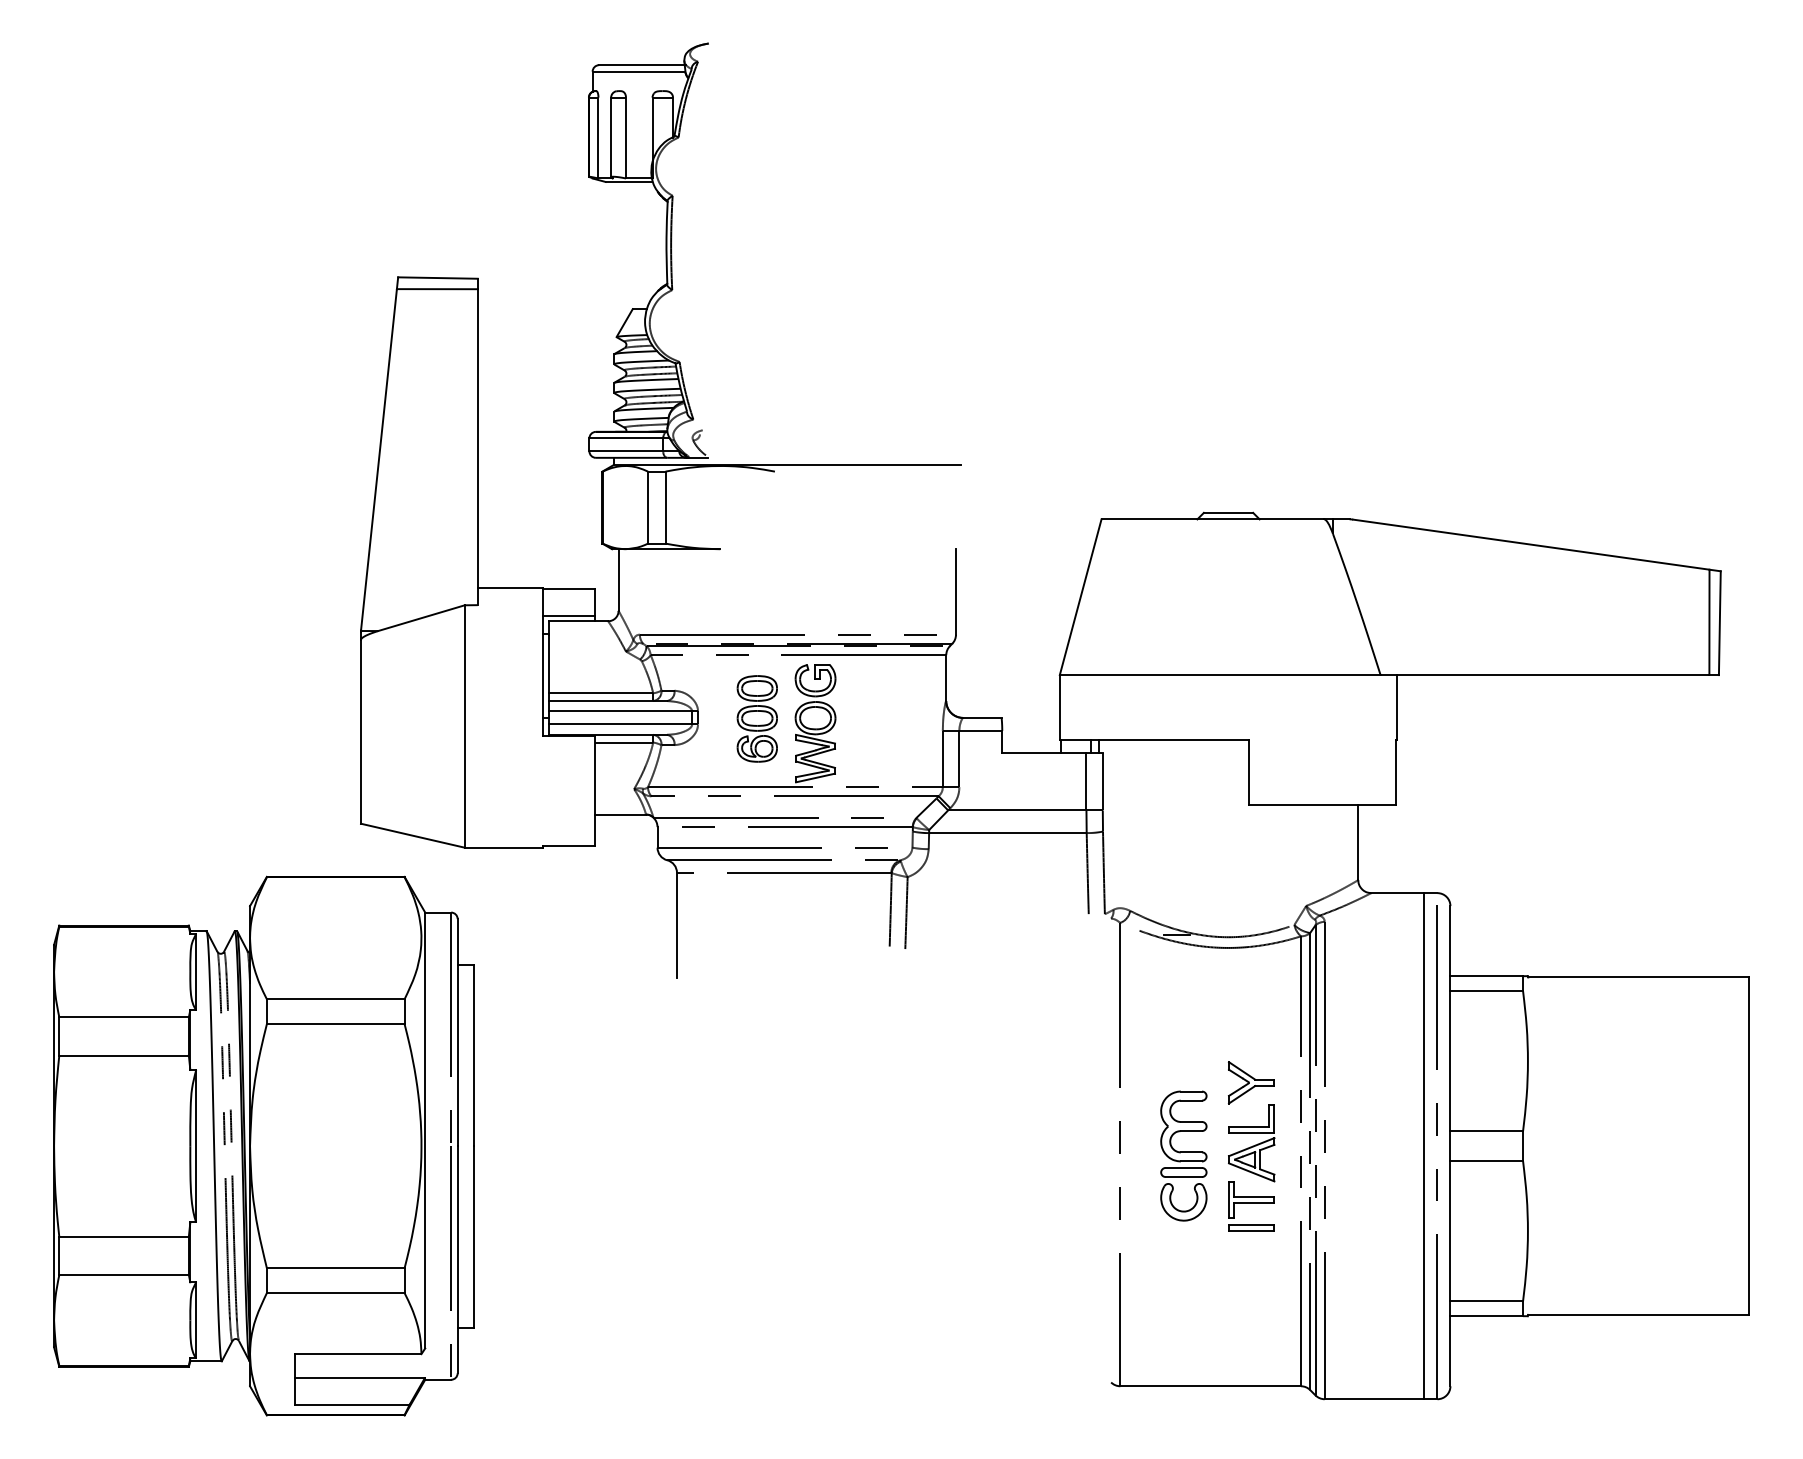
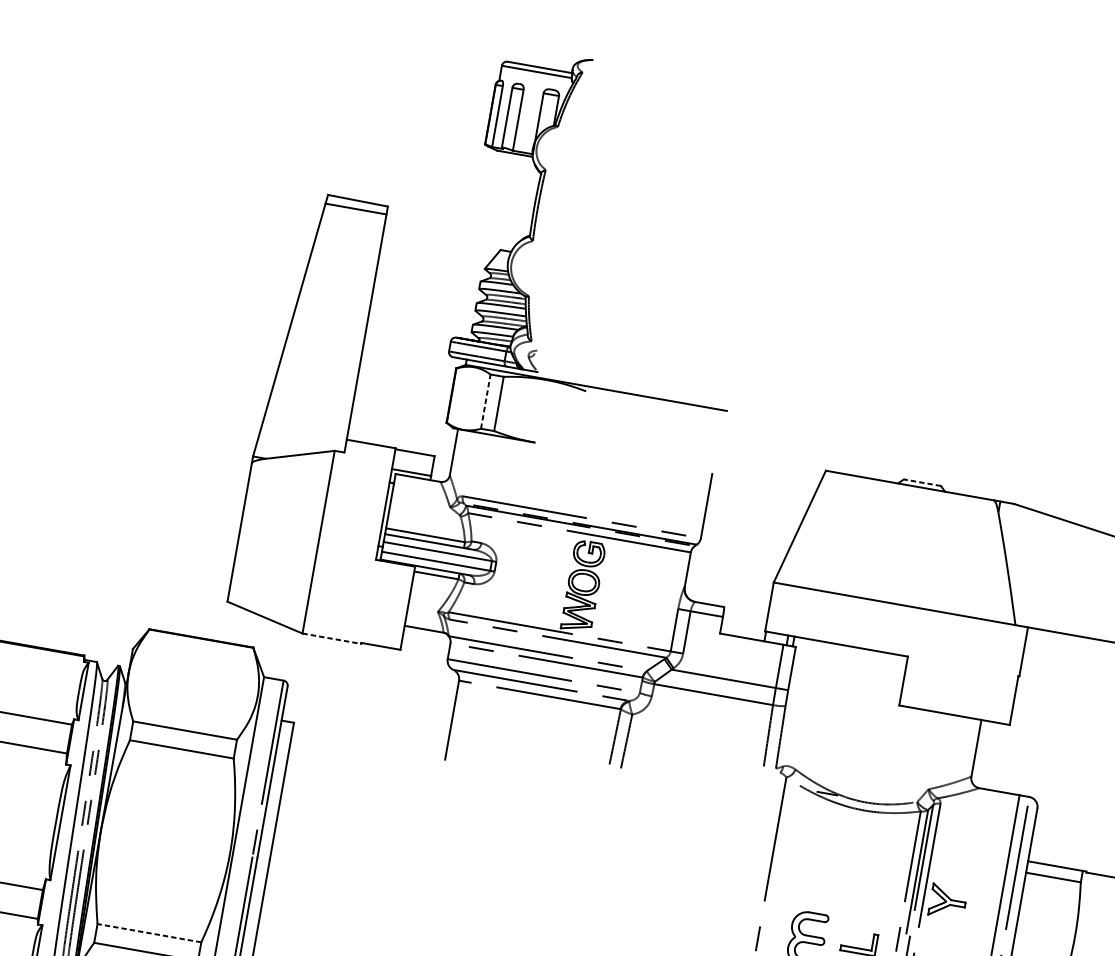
line: (648, 507) -> (486, 401), solid -> dashed
line: (1228, 512) -> (922, 482), solid -> dashed
part: (756, 718) -> (539, 574), removed
line: (503, 847) -> (331, 638), solid -> dashed
part: (1251, 1082) -> (947, 901), moved
line: (335, 1268) -> (149, 933), solid -> dashed

